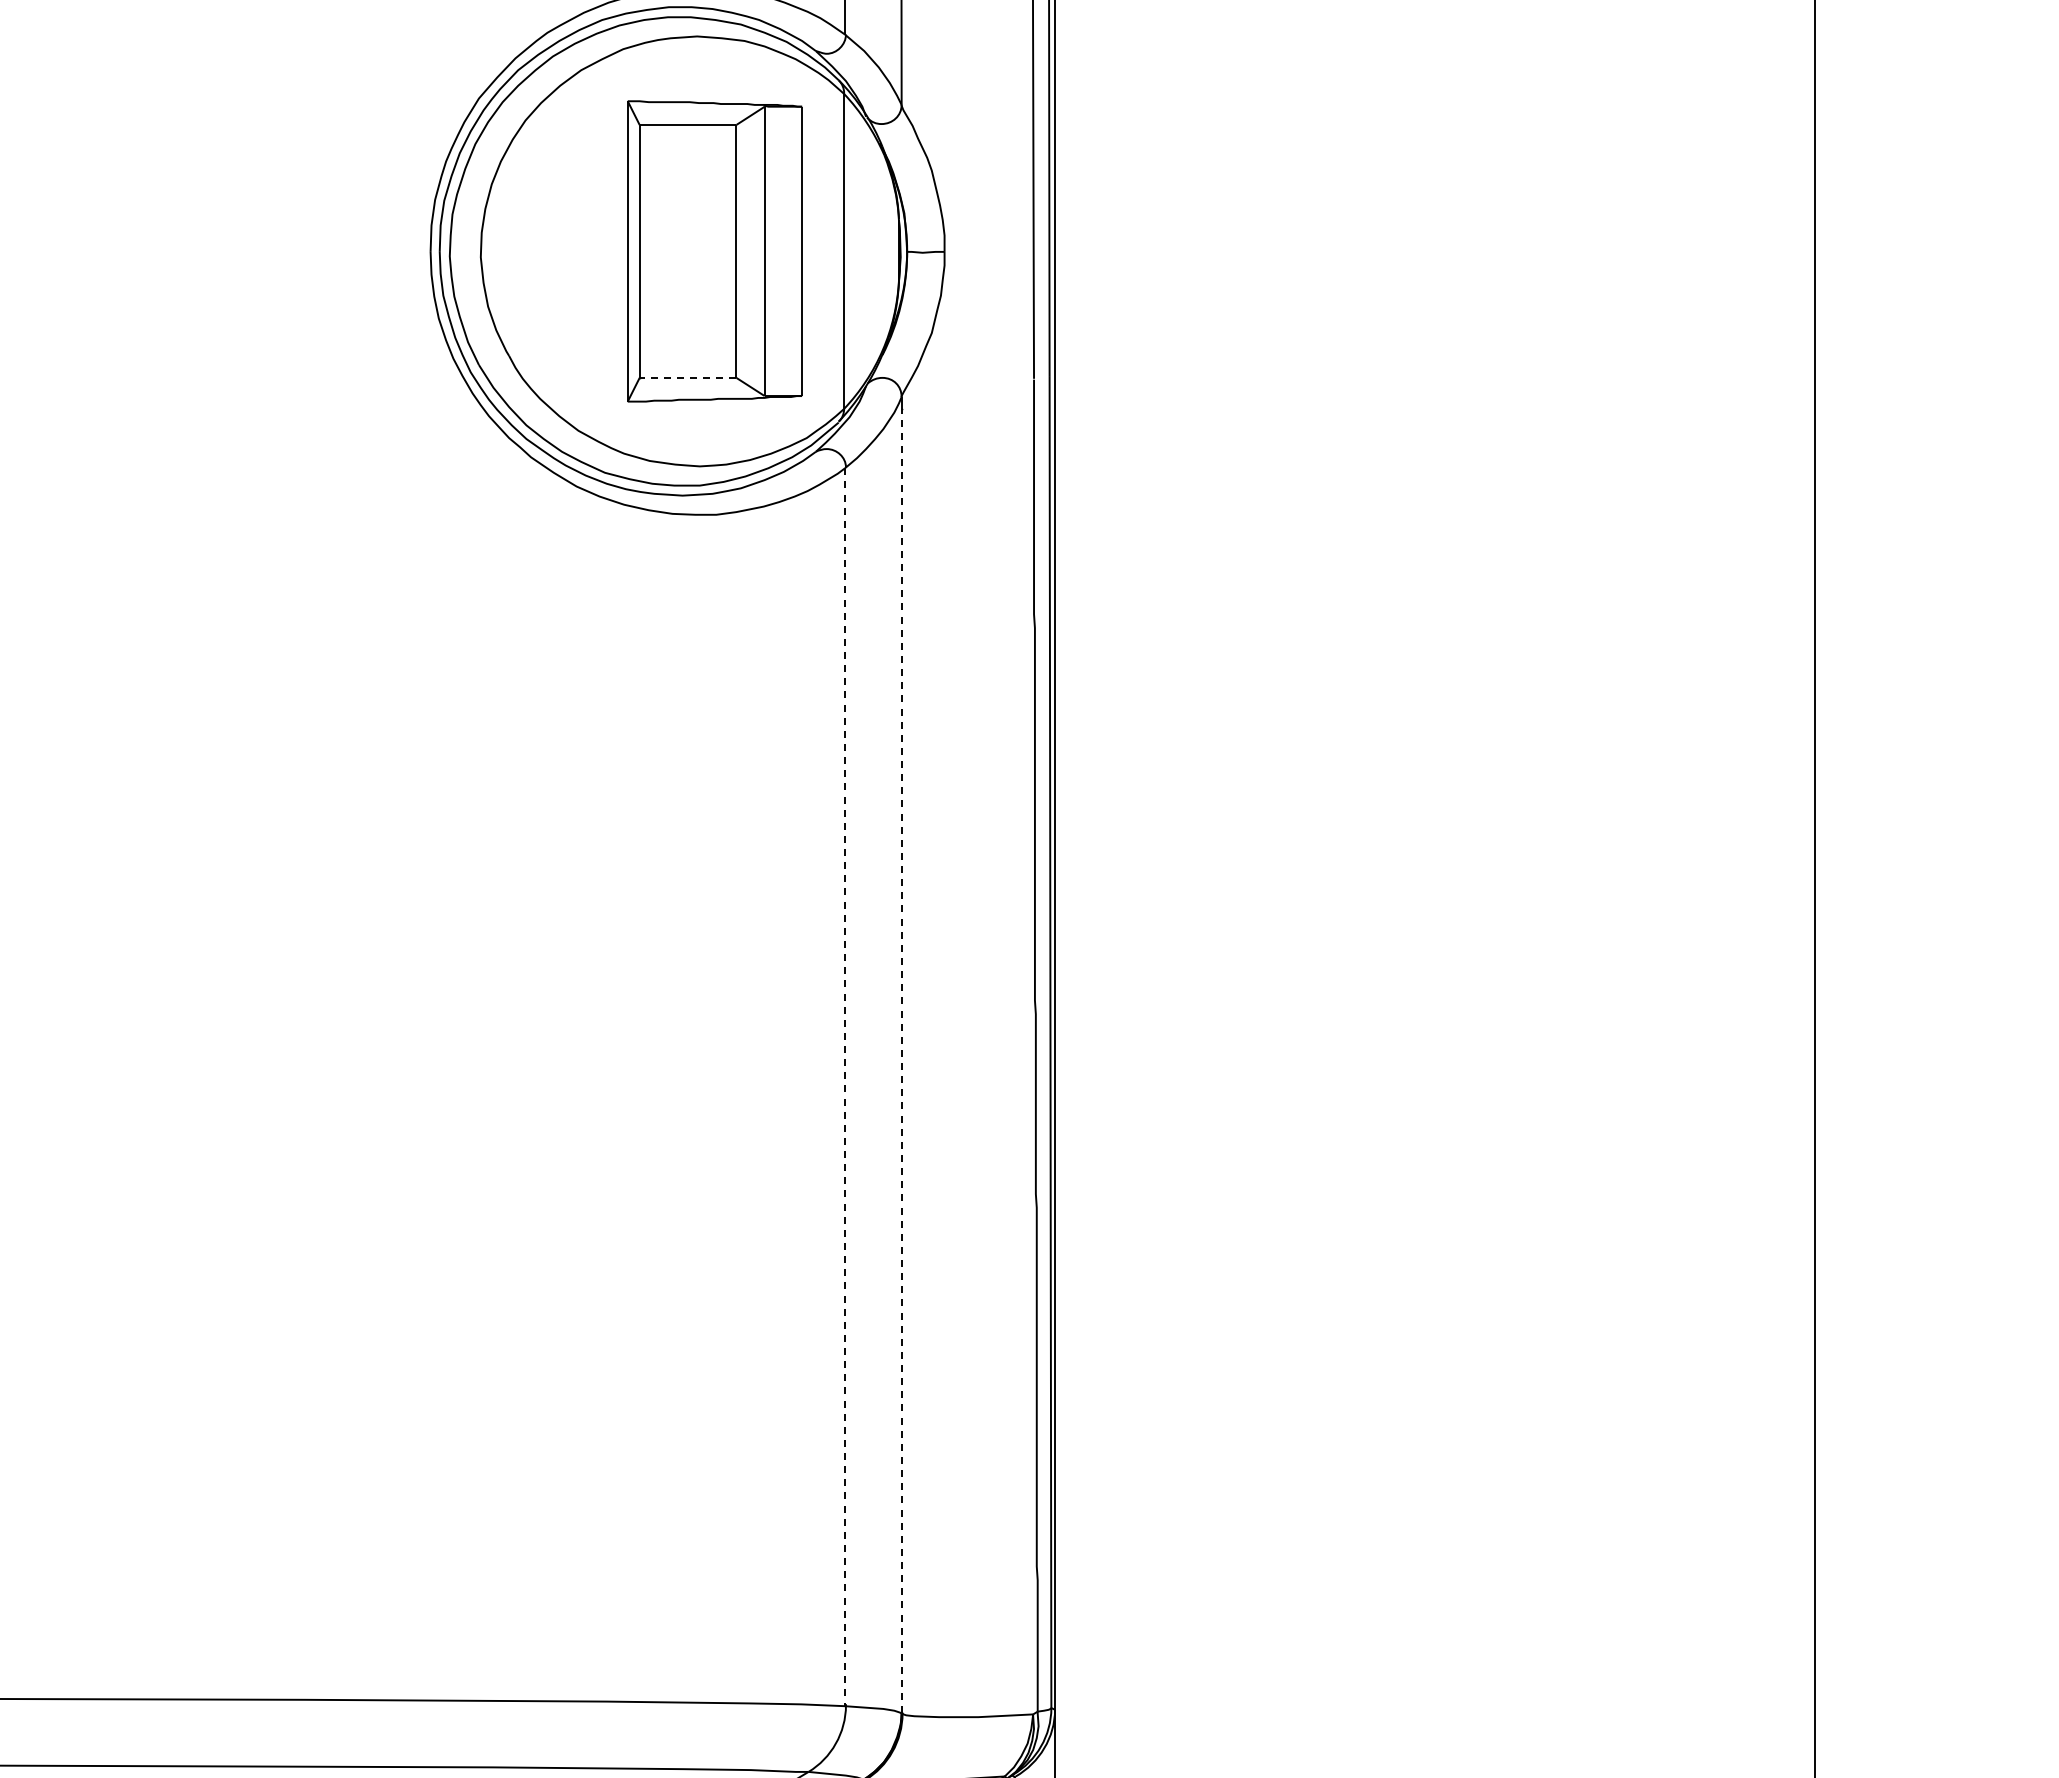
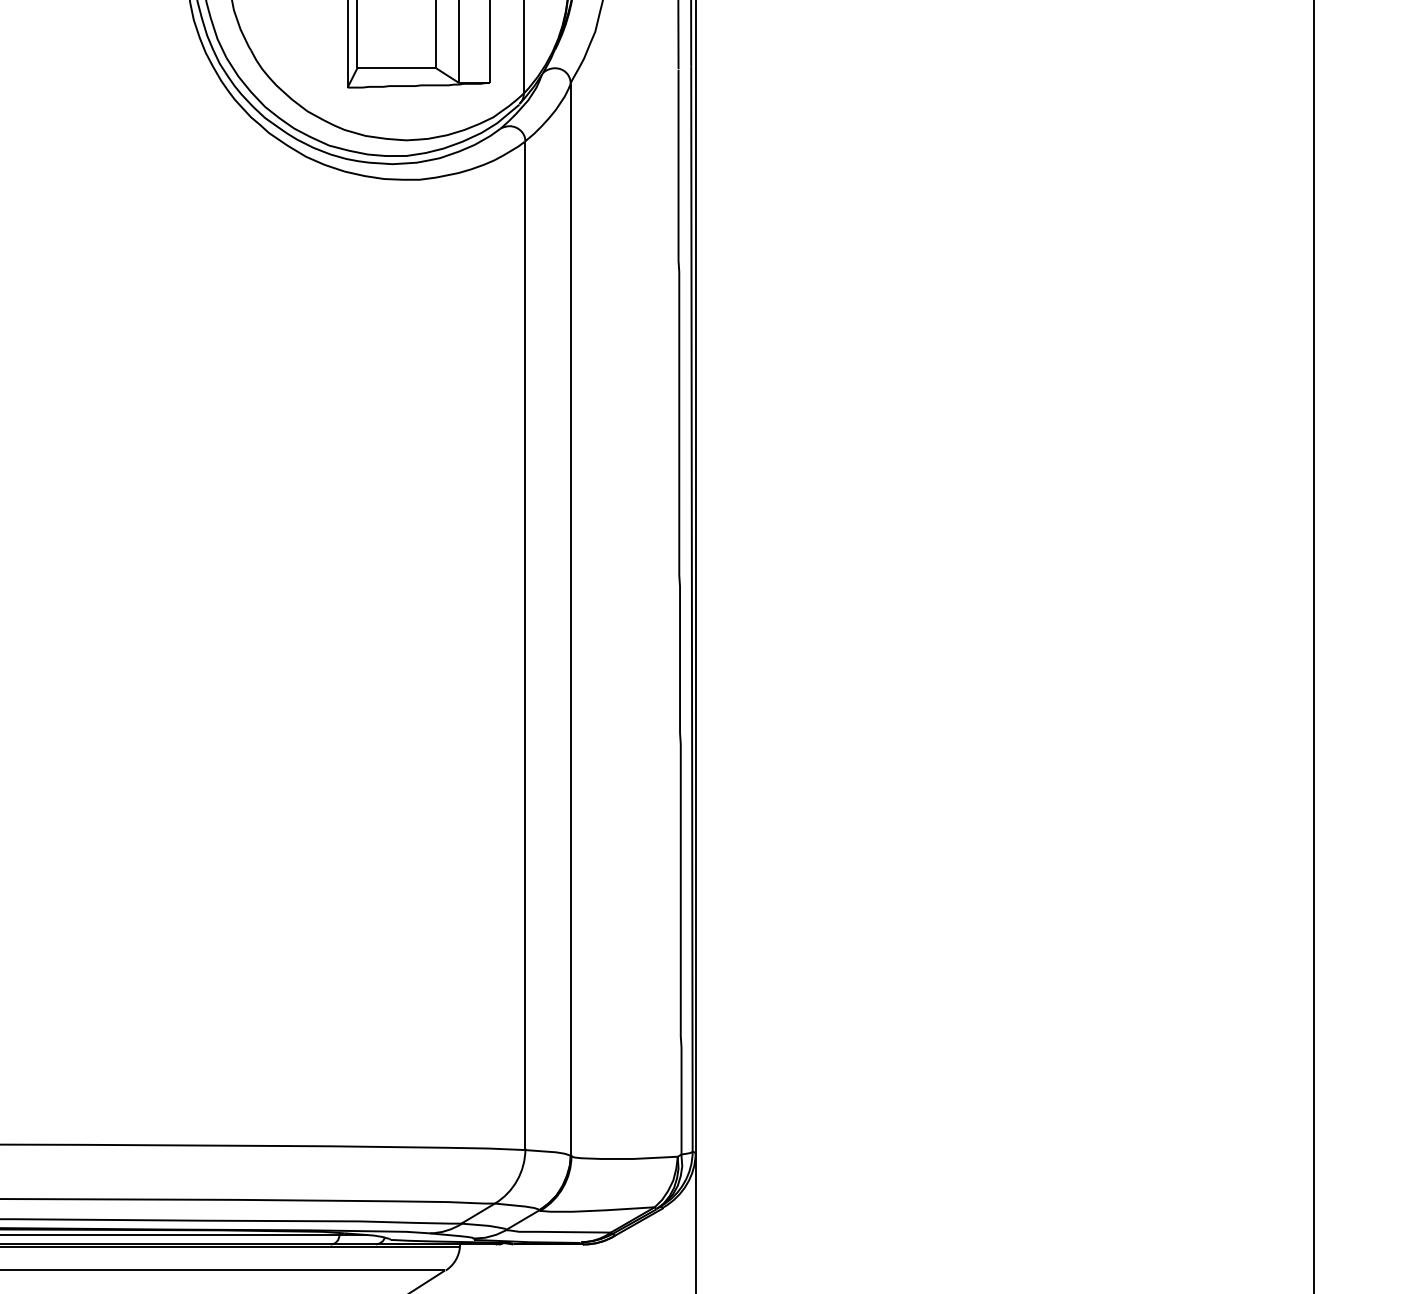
line: (687, 377) -> (396, 67), dashed -> solid
line: (901, 1060) -> (570, 624), dashed -> solid
line: (845, 1088) -> (524, 647), dashed -> solid

